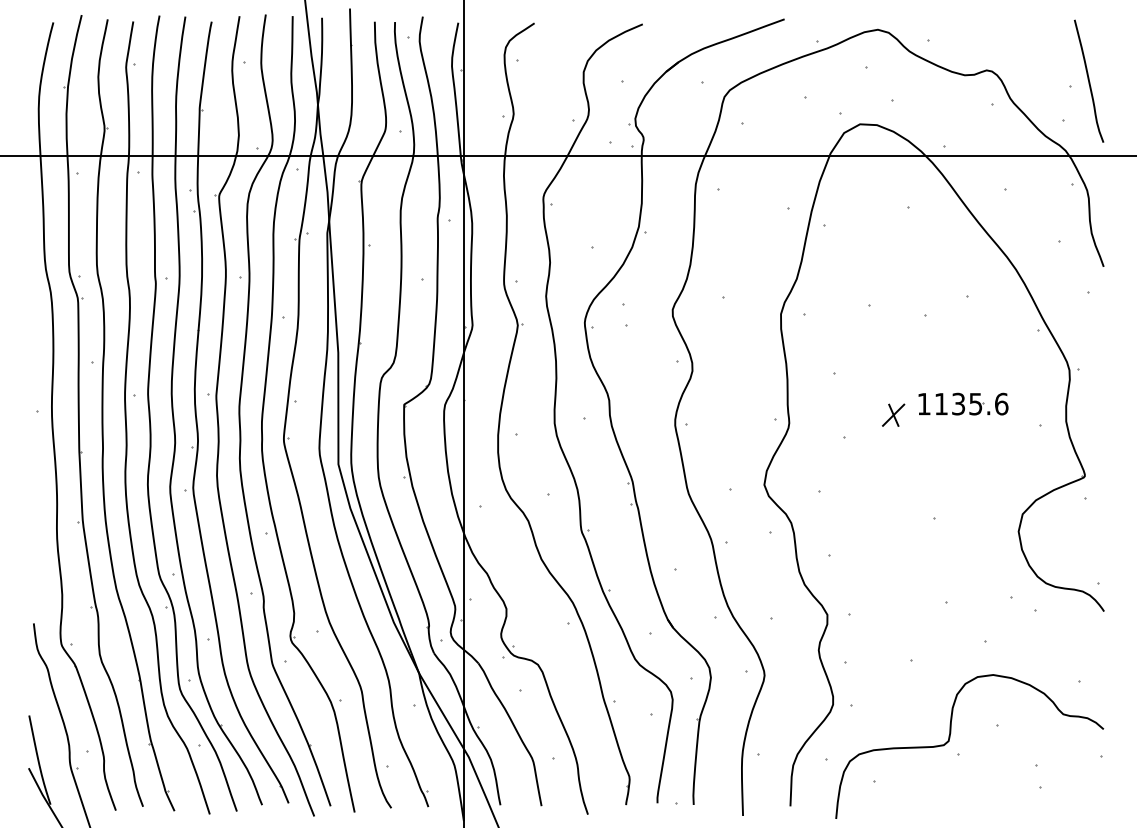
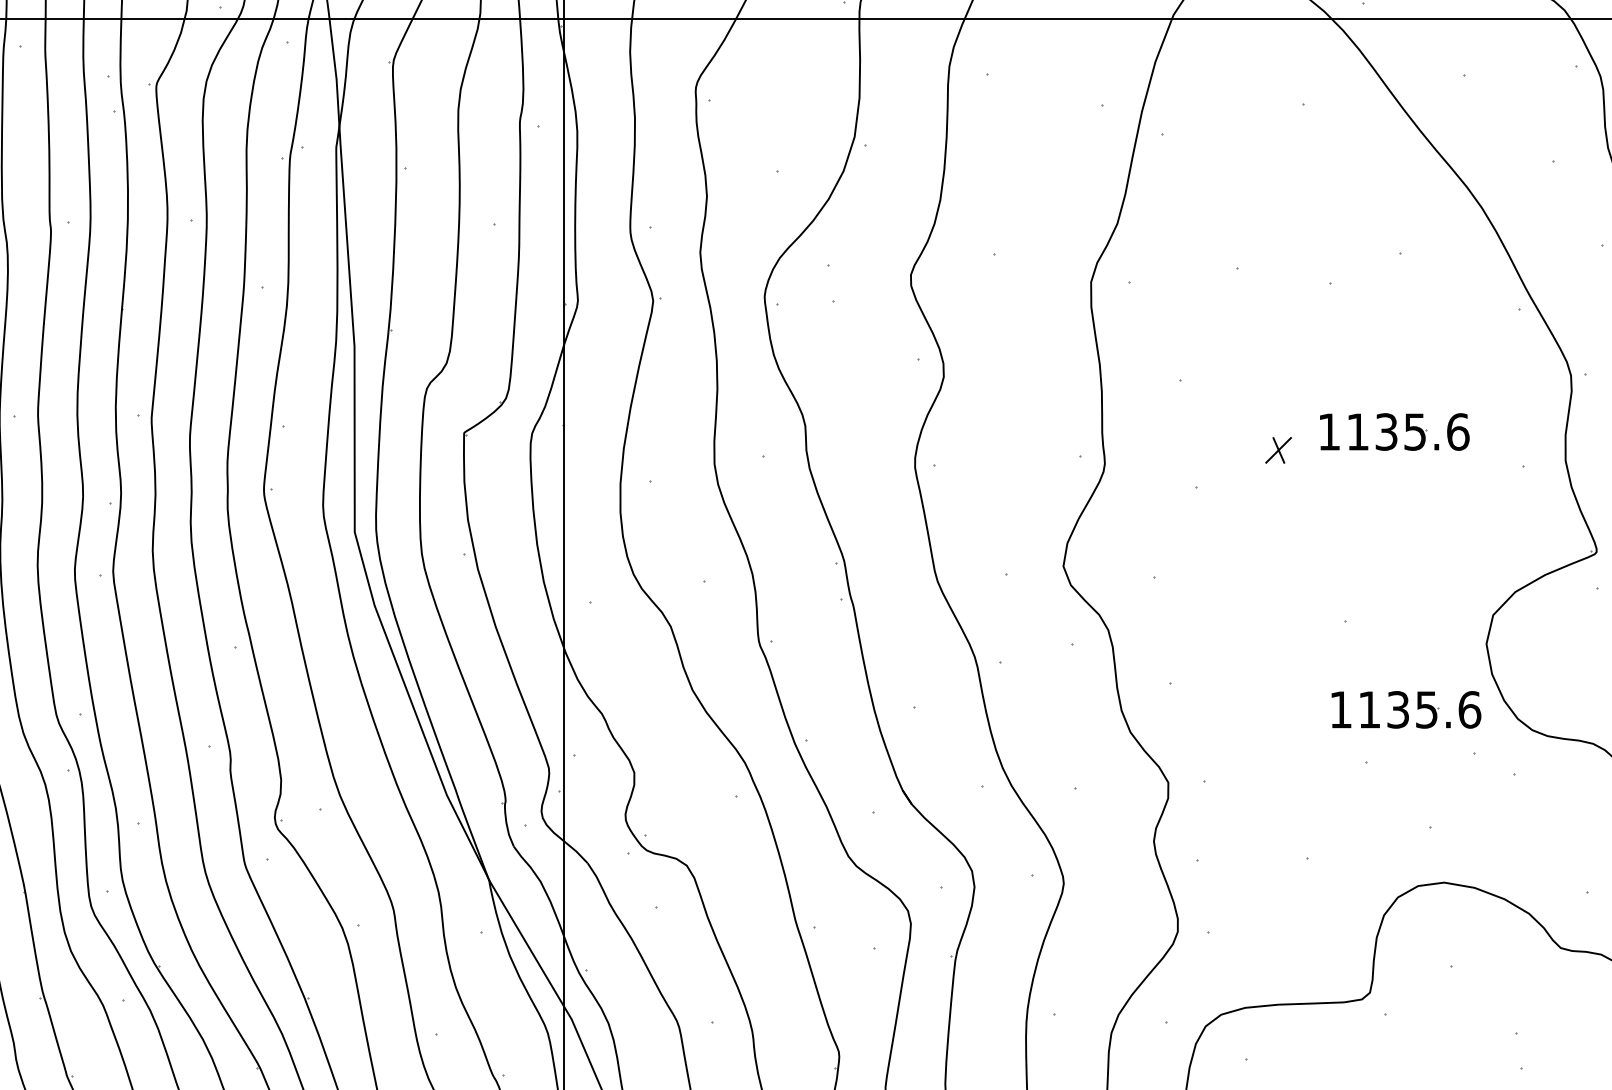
part: (893, 414) -> (1278, 449), size x0.7
part: (970, 570) -> (1406, 708), added

